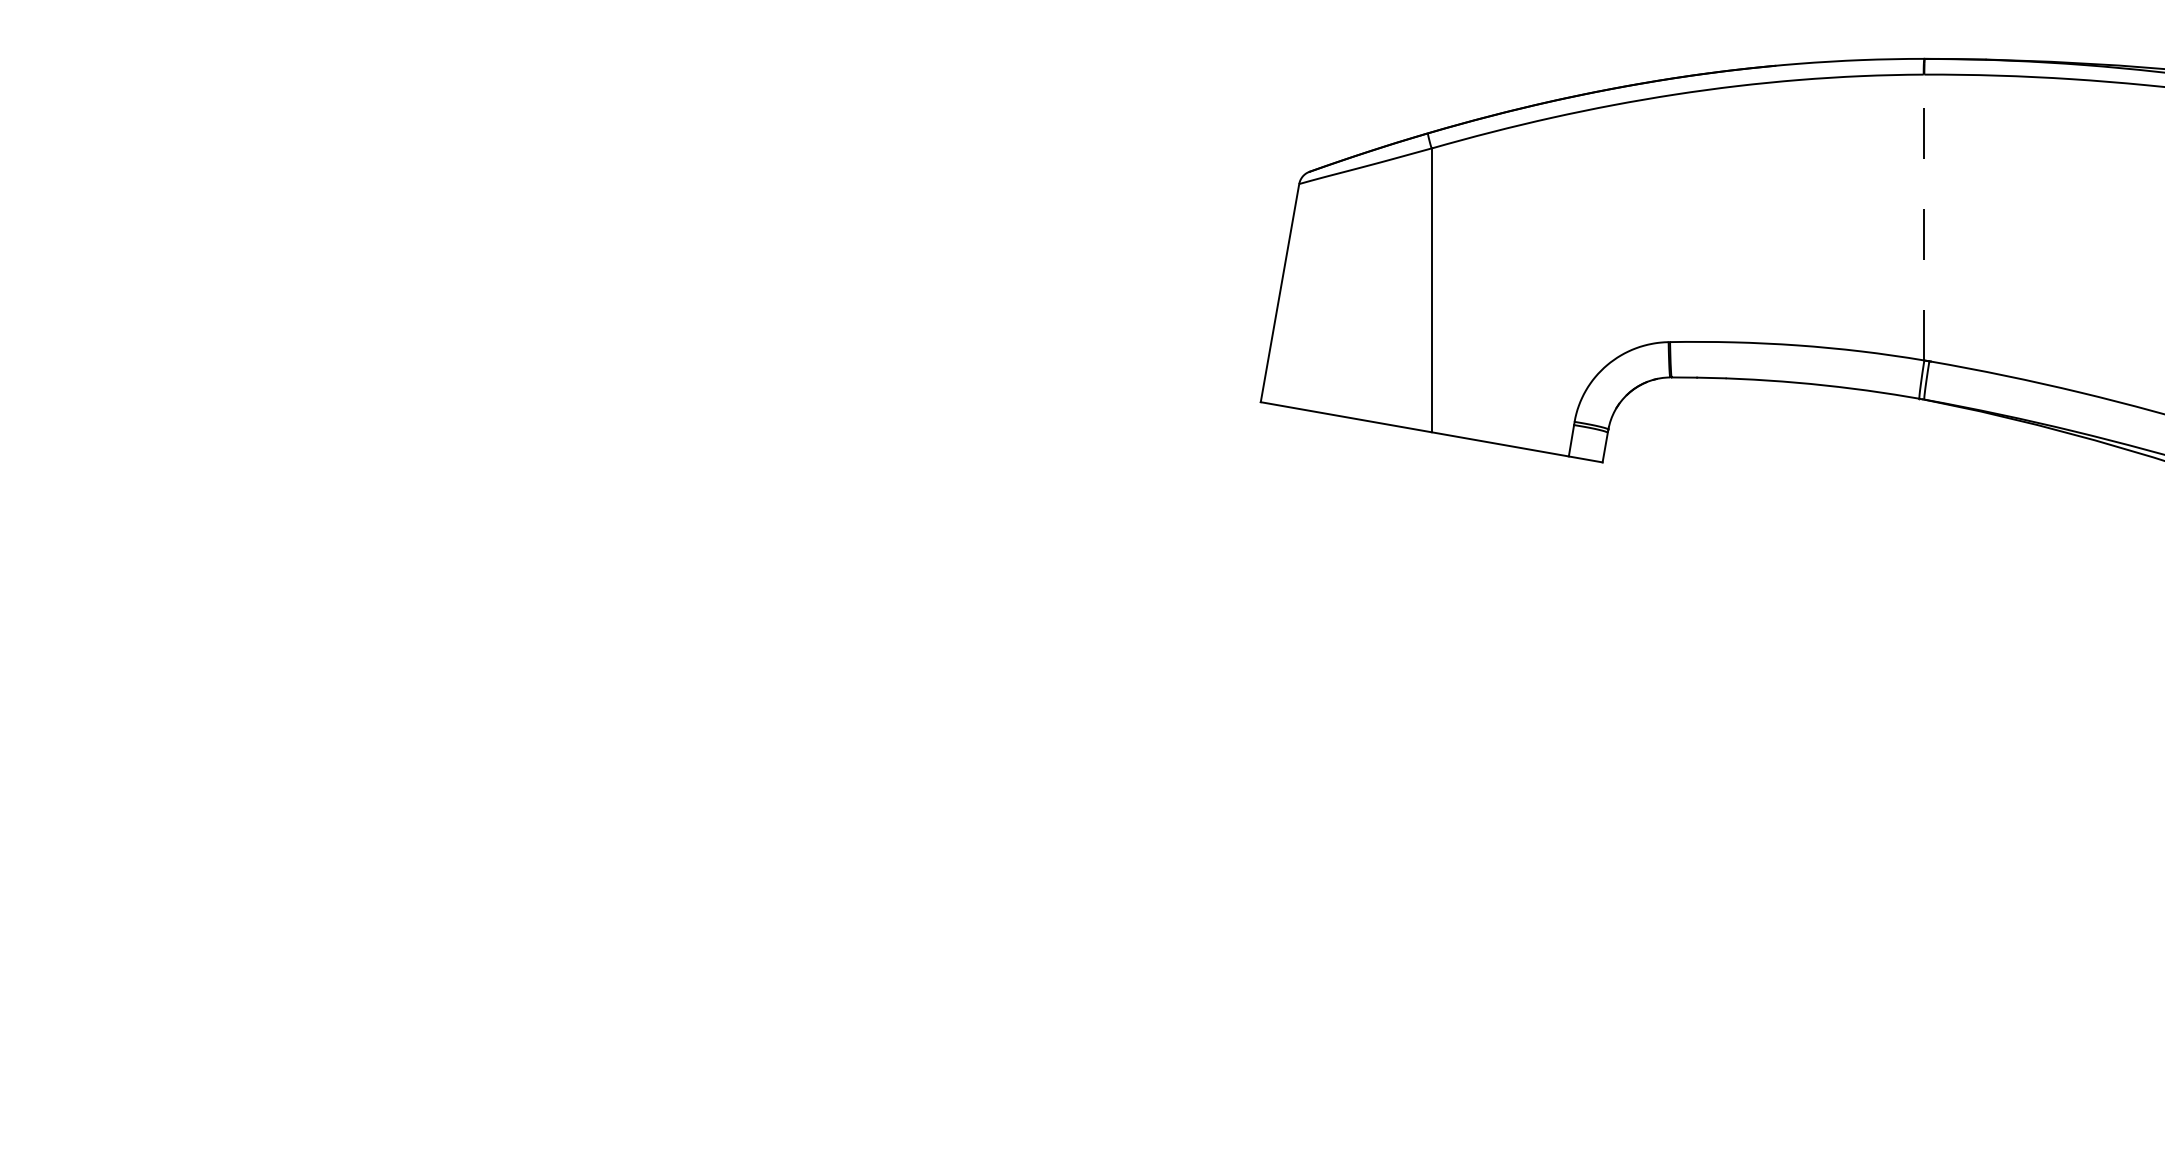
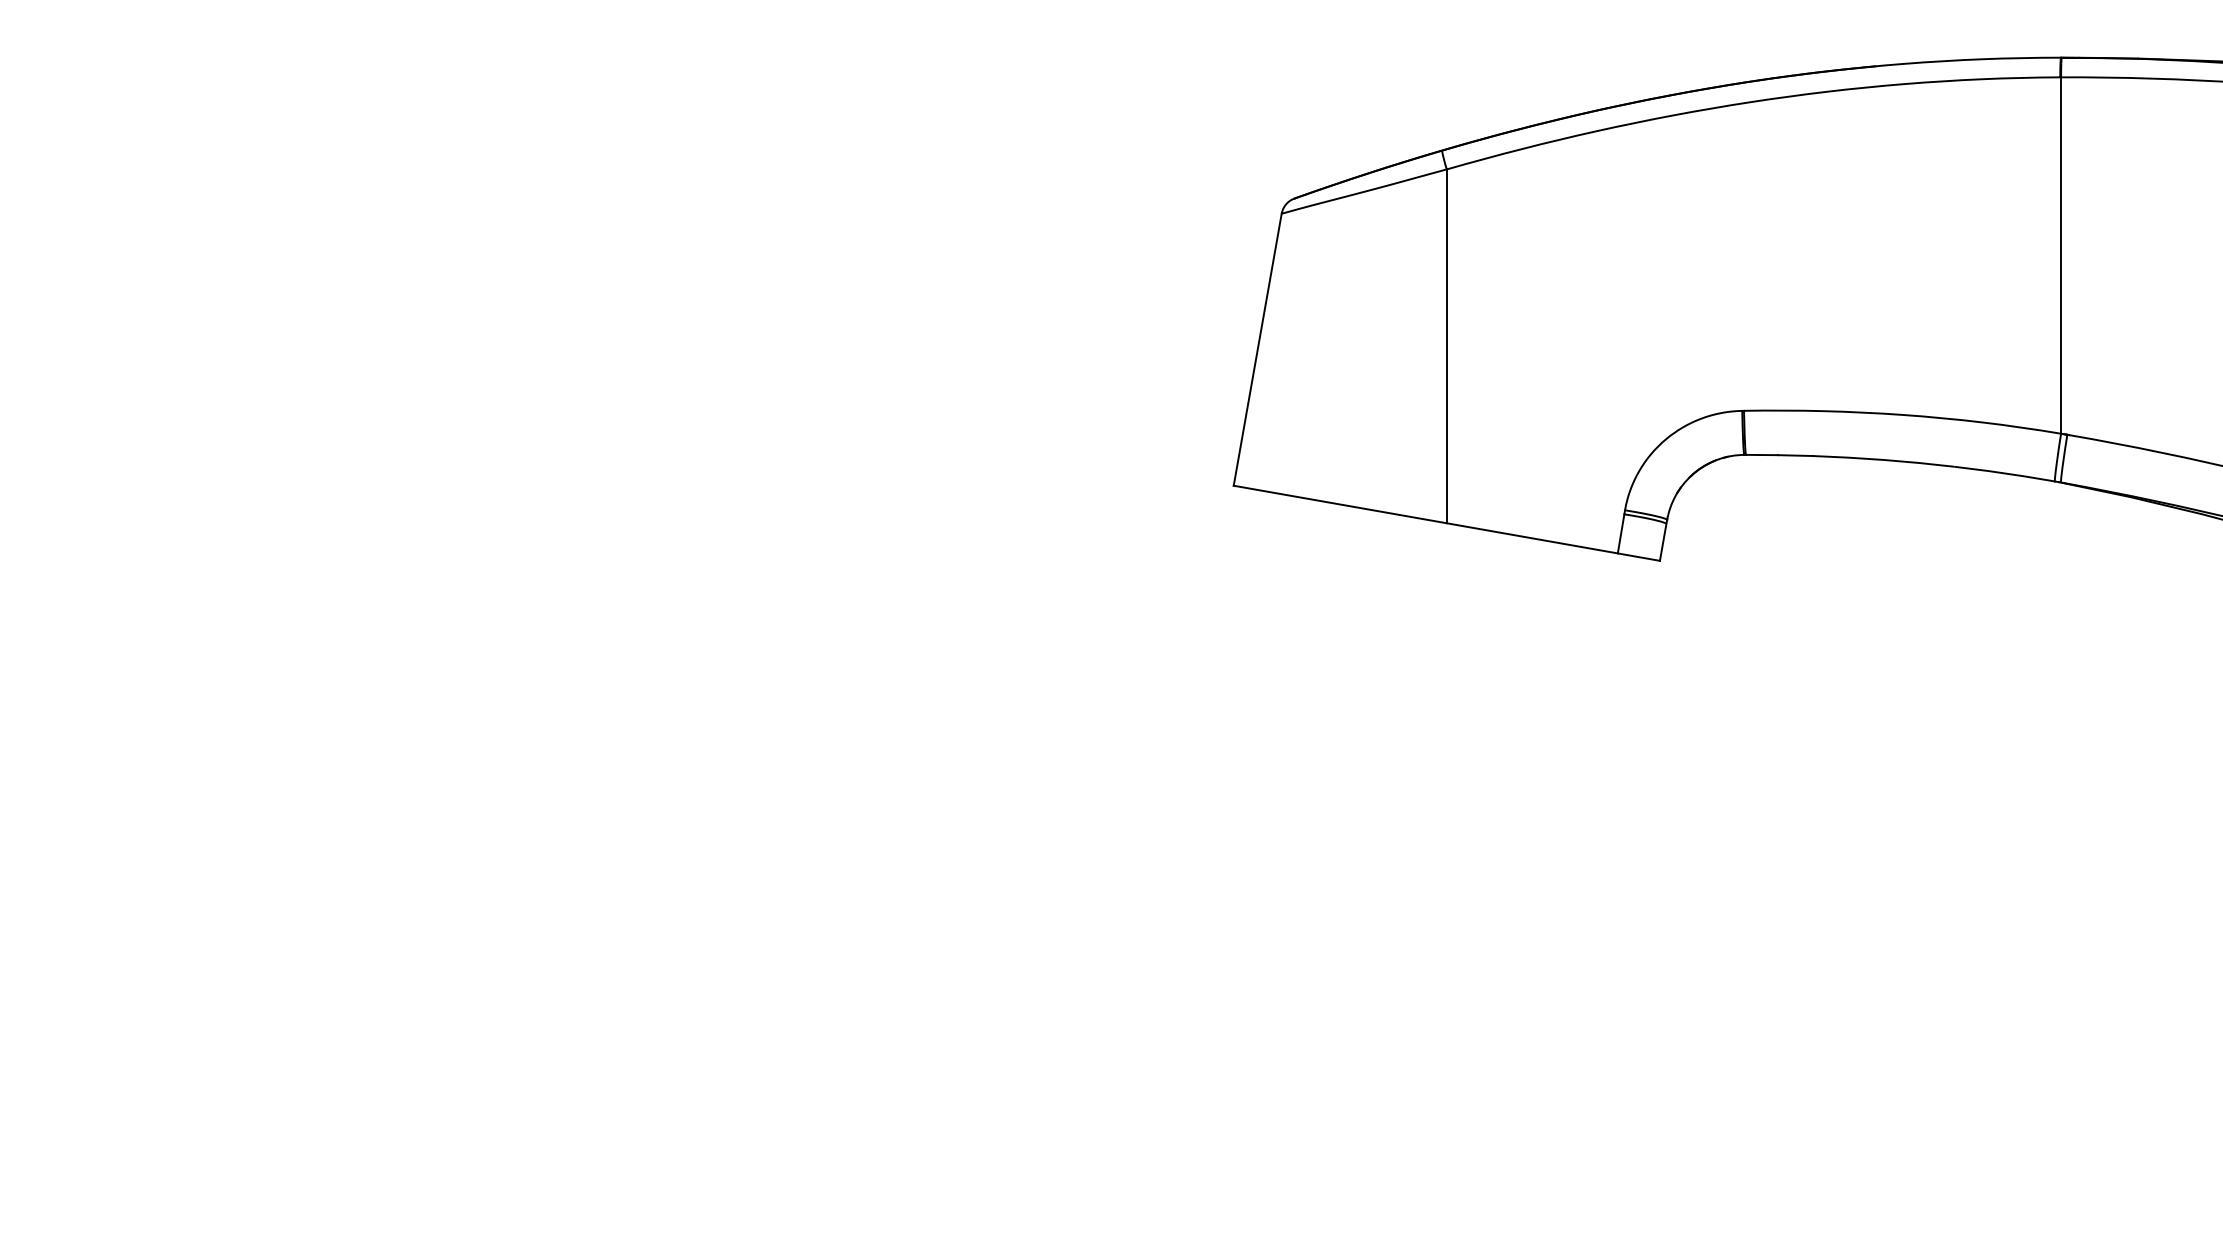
line: (1924, 217) -> (2061, 255), dashed -> solid

